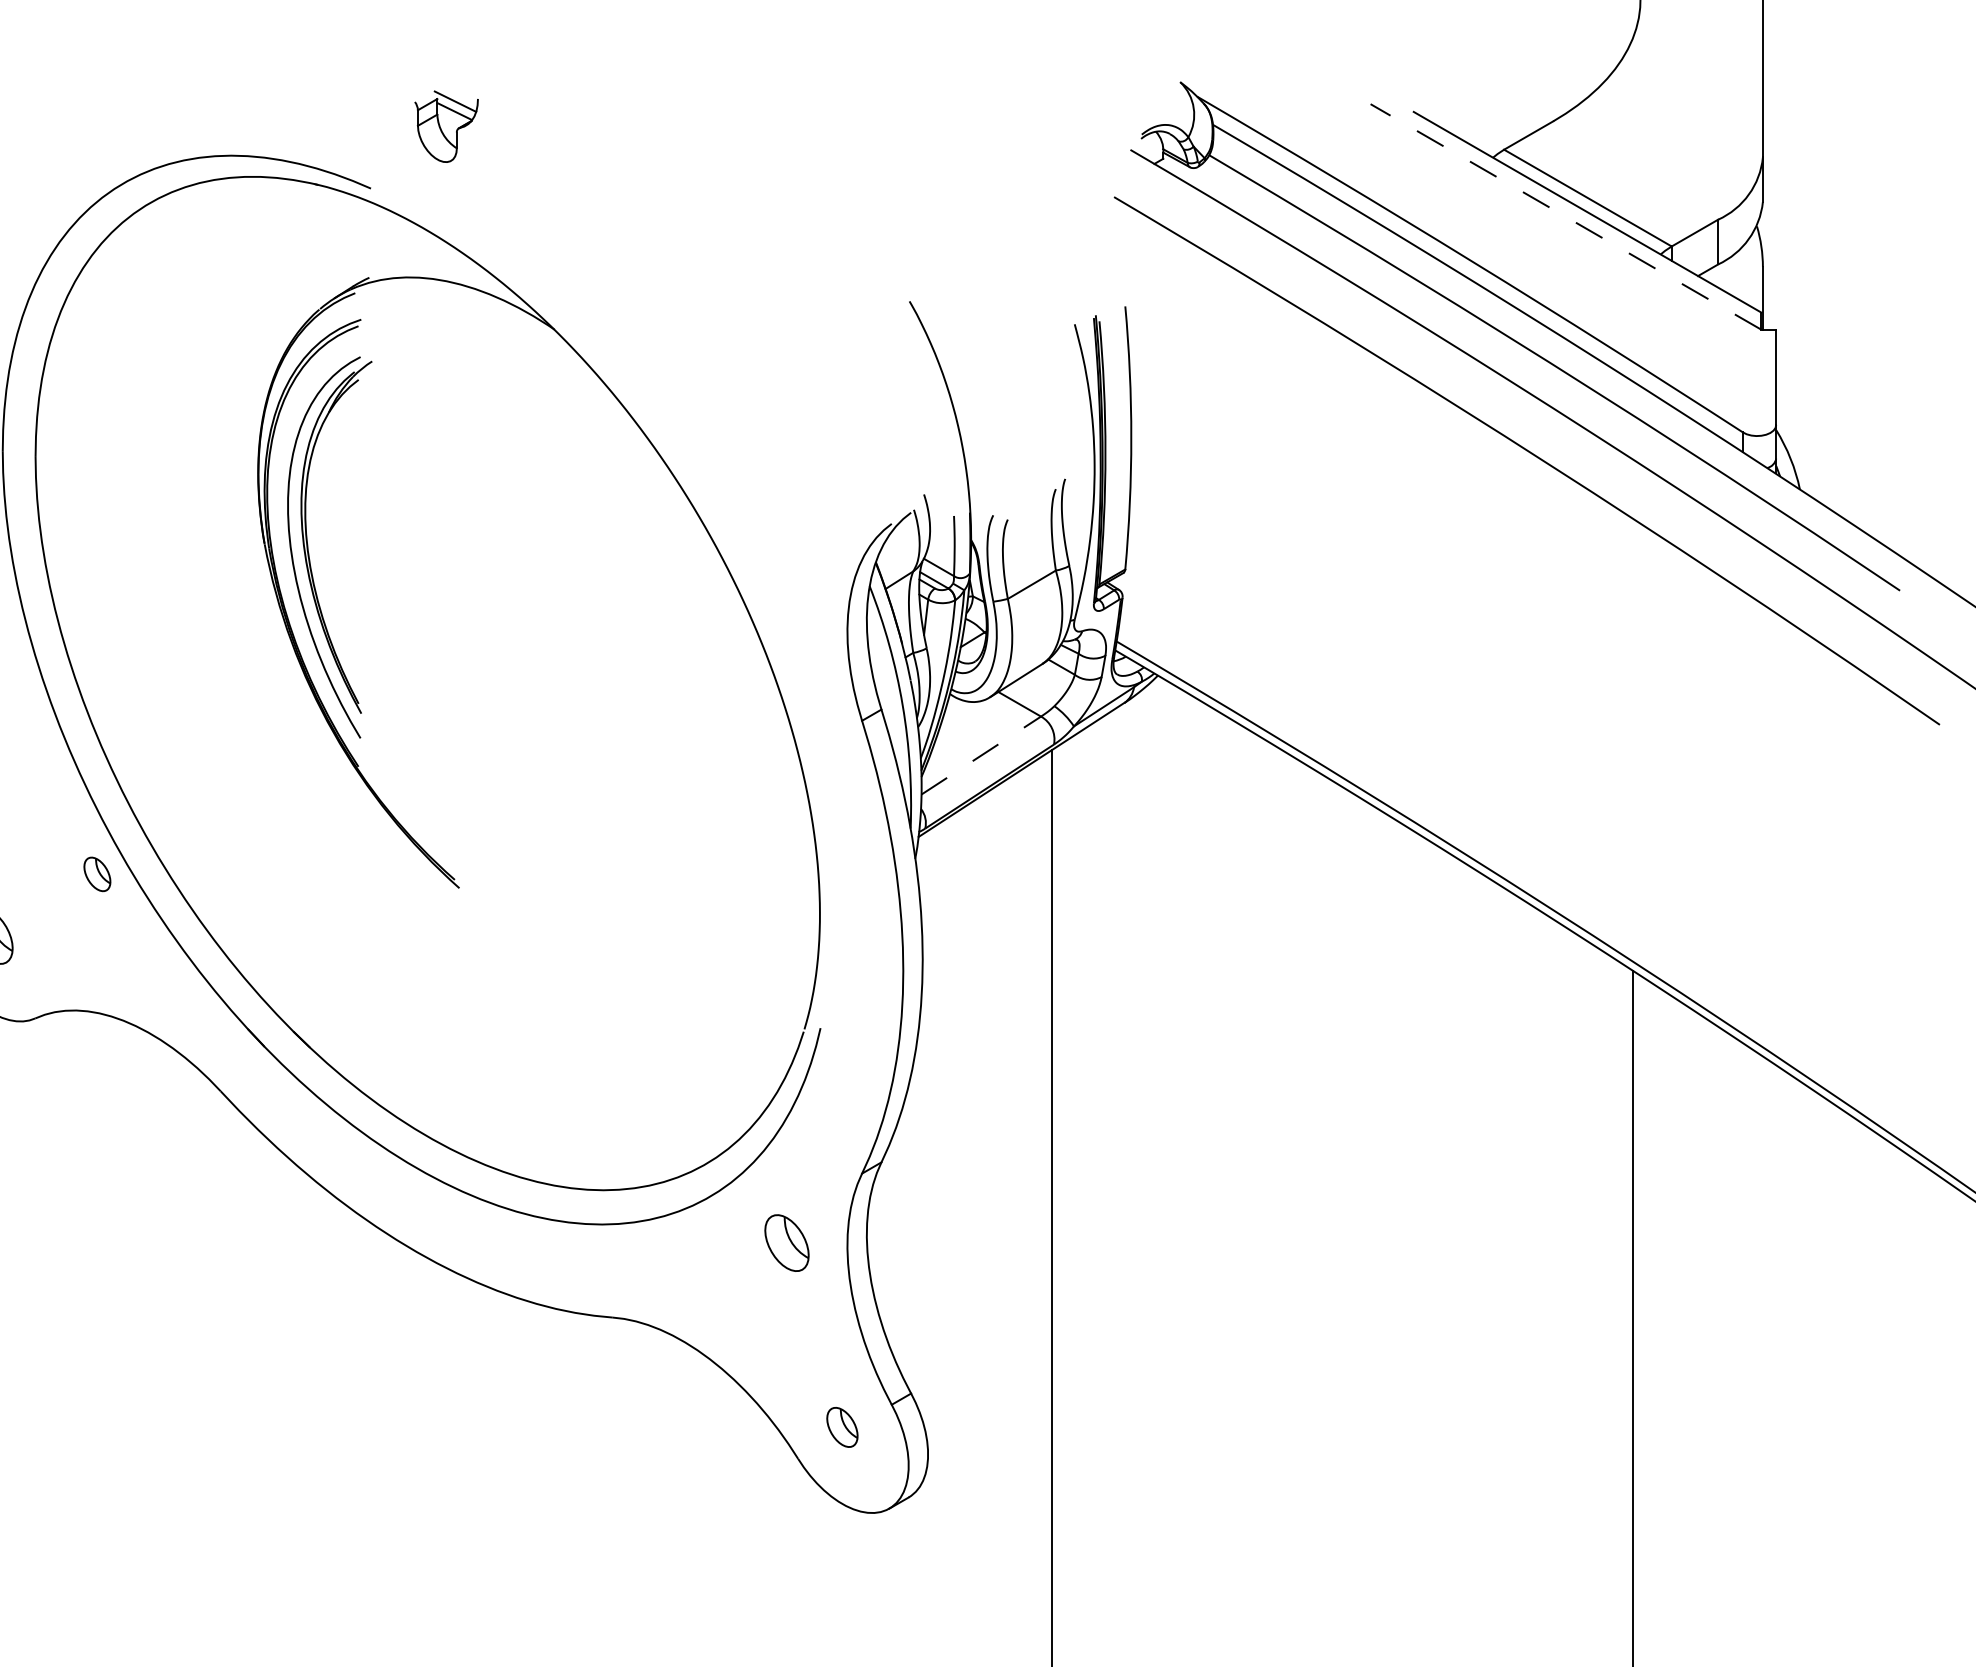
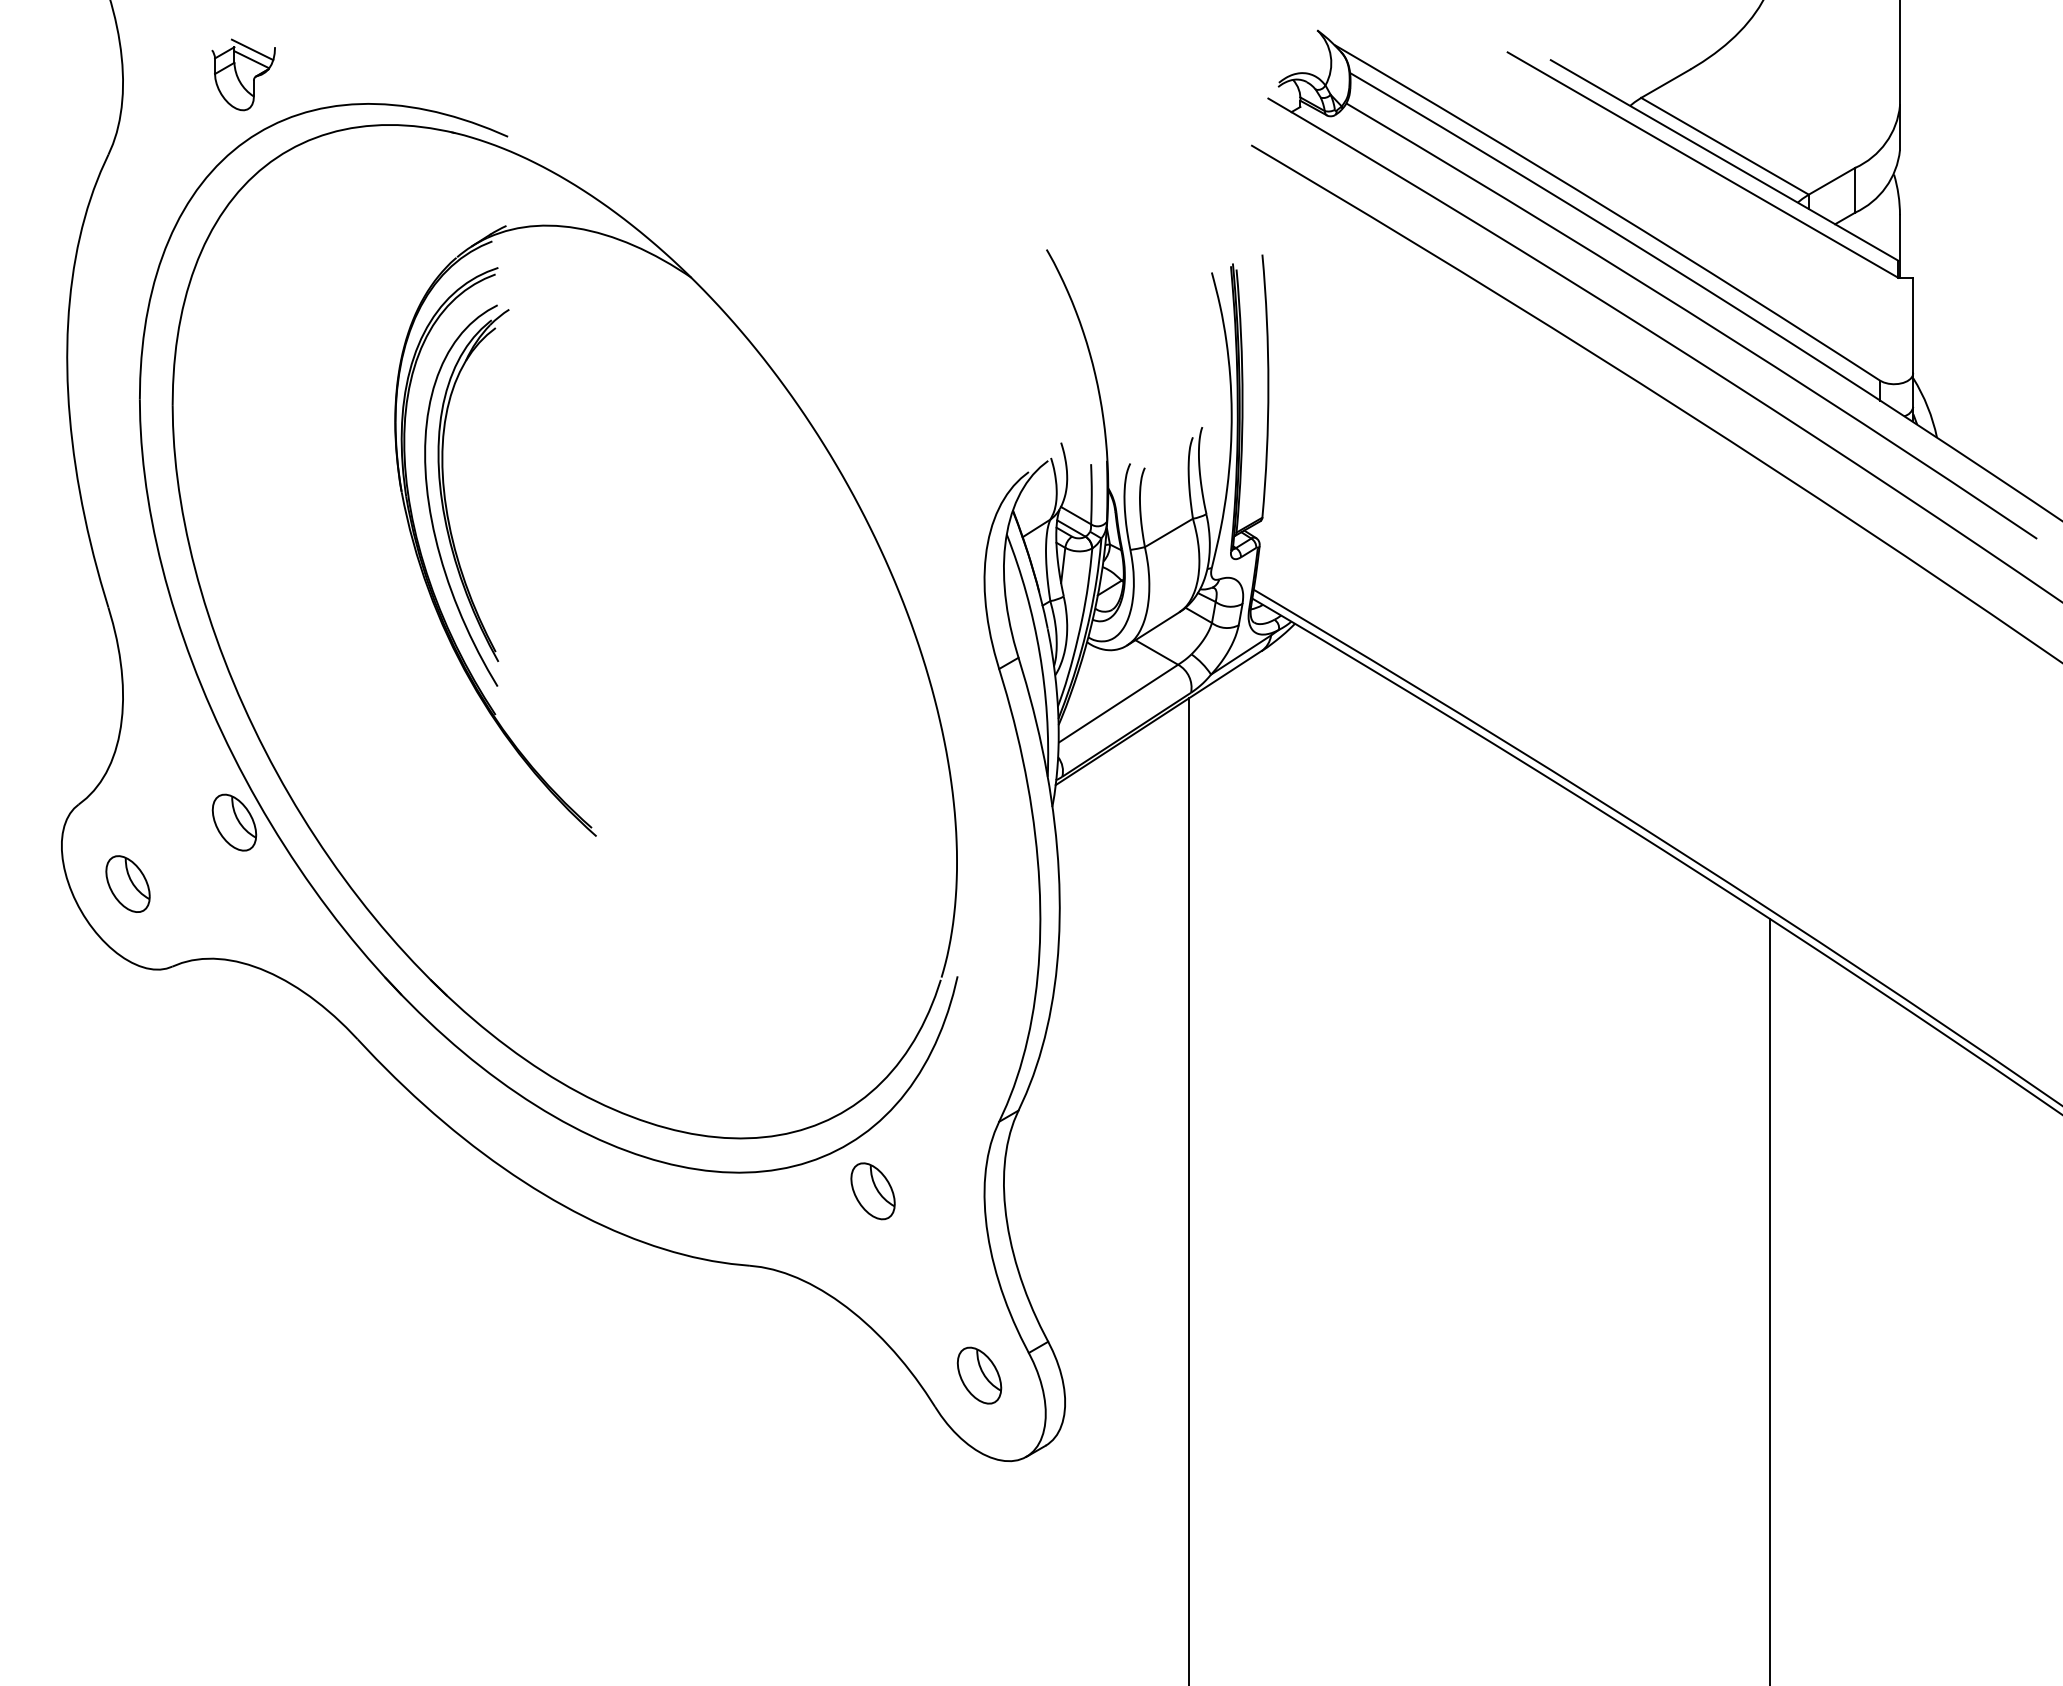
part: (446, 126) -> (243, 74), moved
line: (1566, 217) -> (1703, 165), dashed -> solid
line: (981, 755) -> (1118, 703), dashed -> solid
part: (97, 874) -> (234, 822), size x1.67
part: (786, 1243) -> (872, 1191), moved
part: (842, 1427) -> (979, 1375), size x1.43

